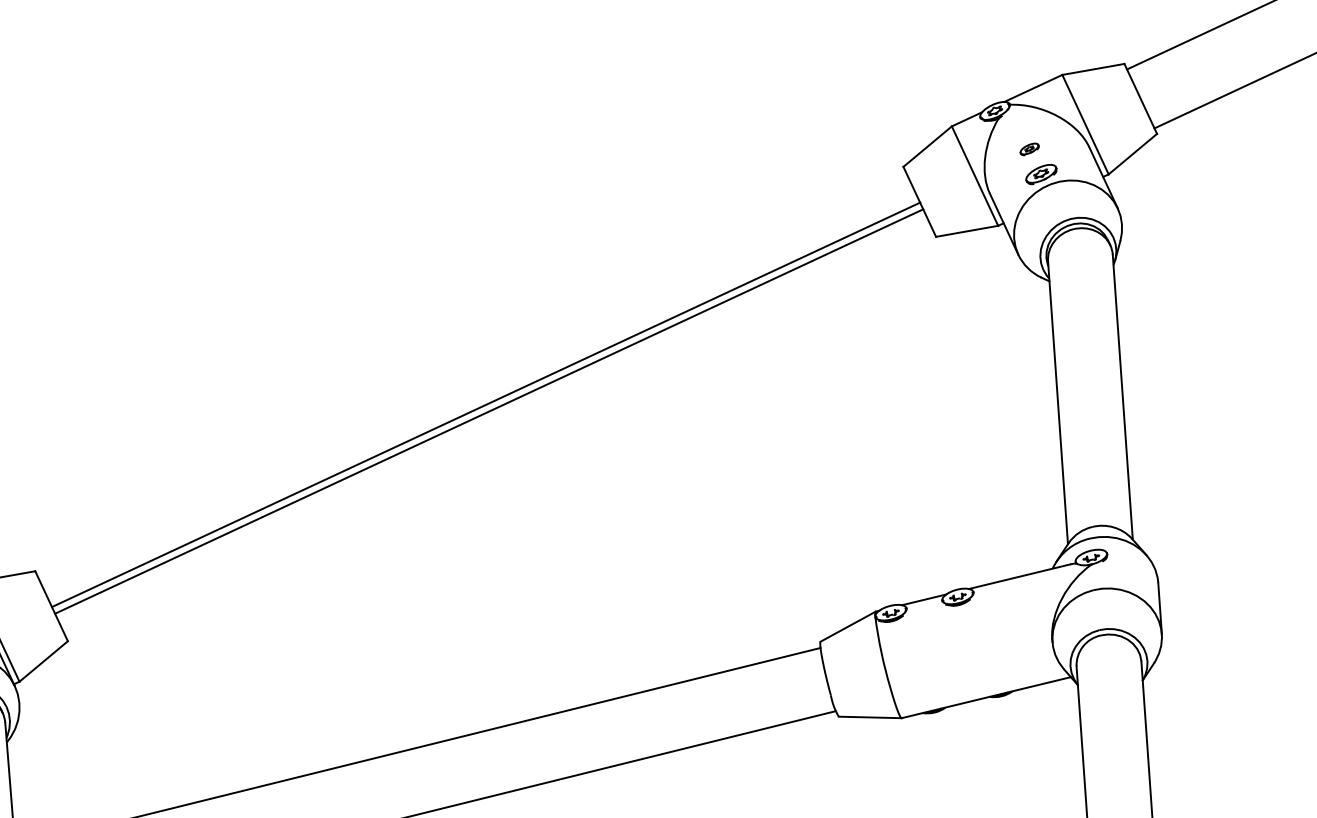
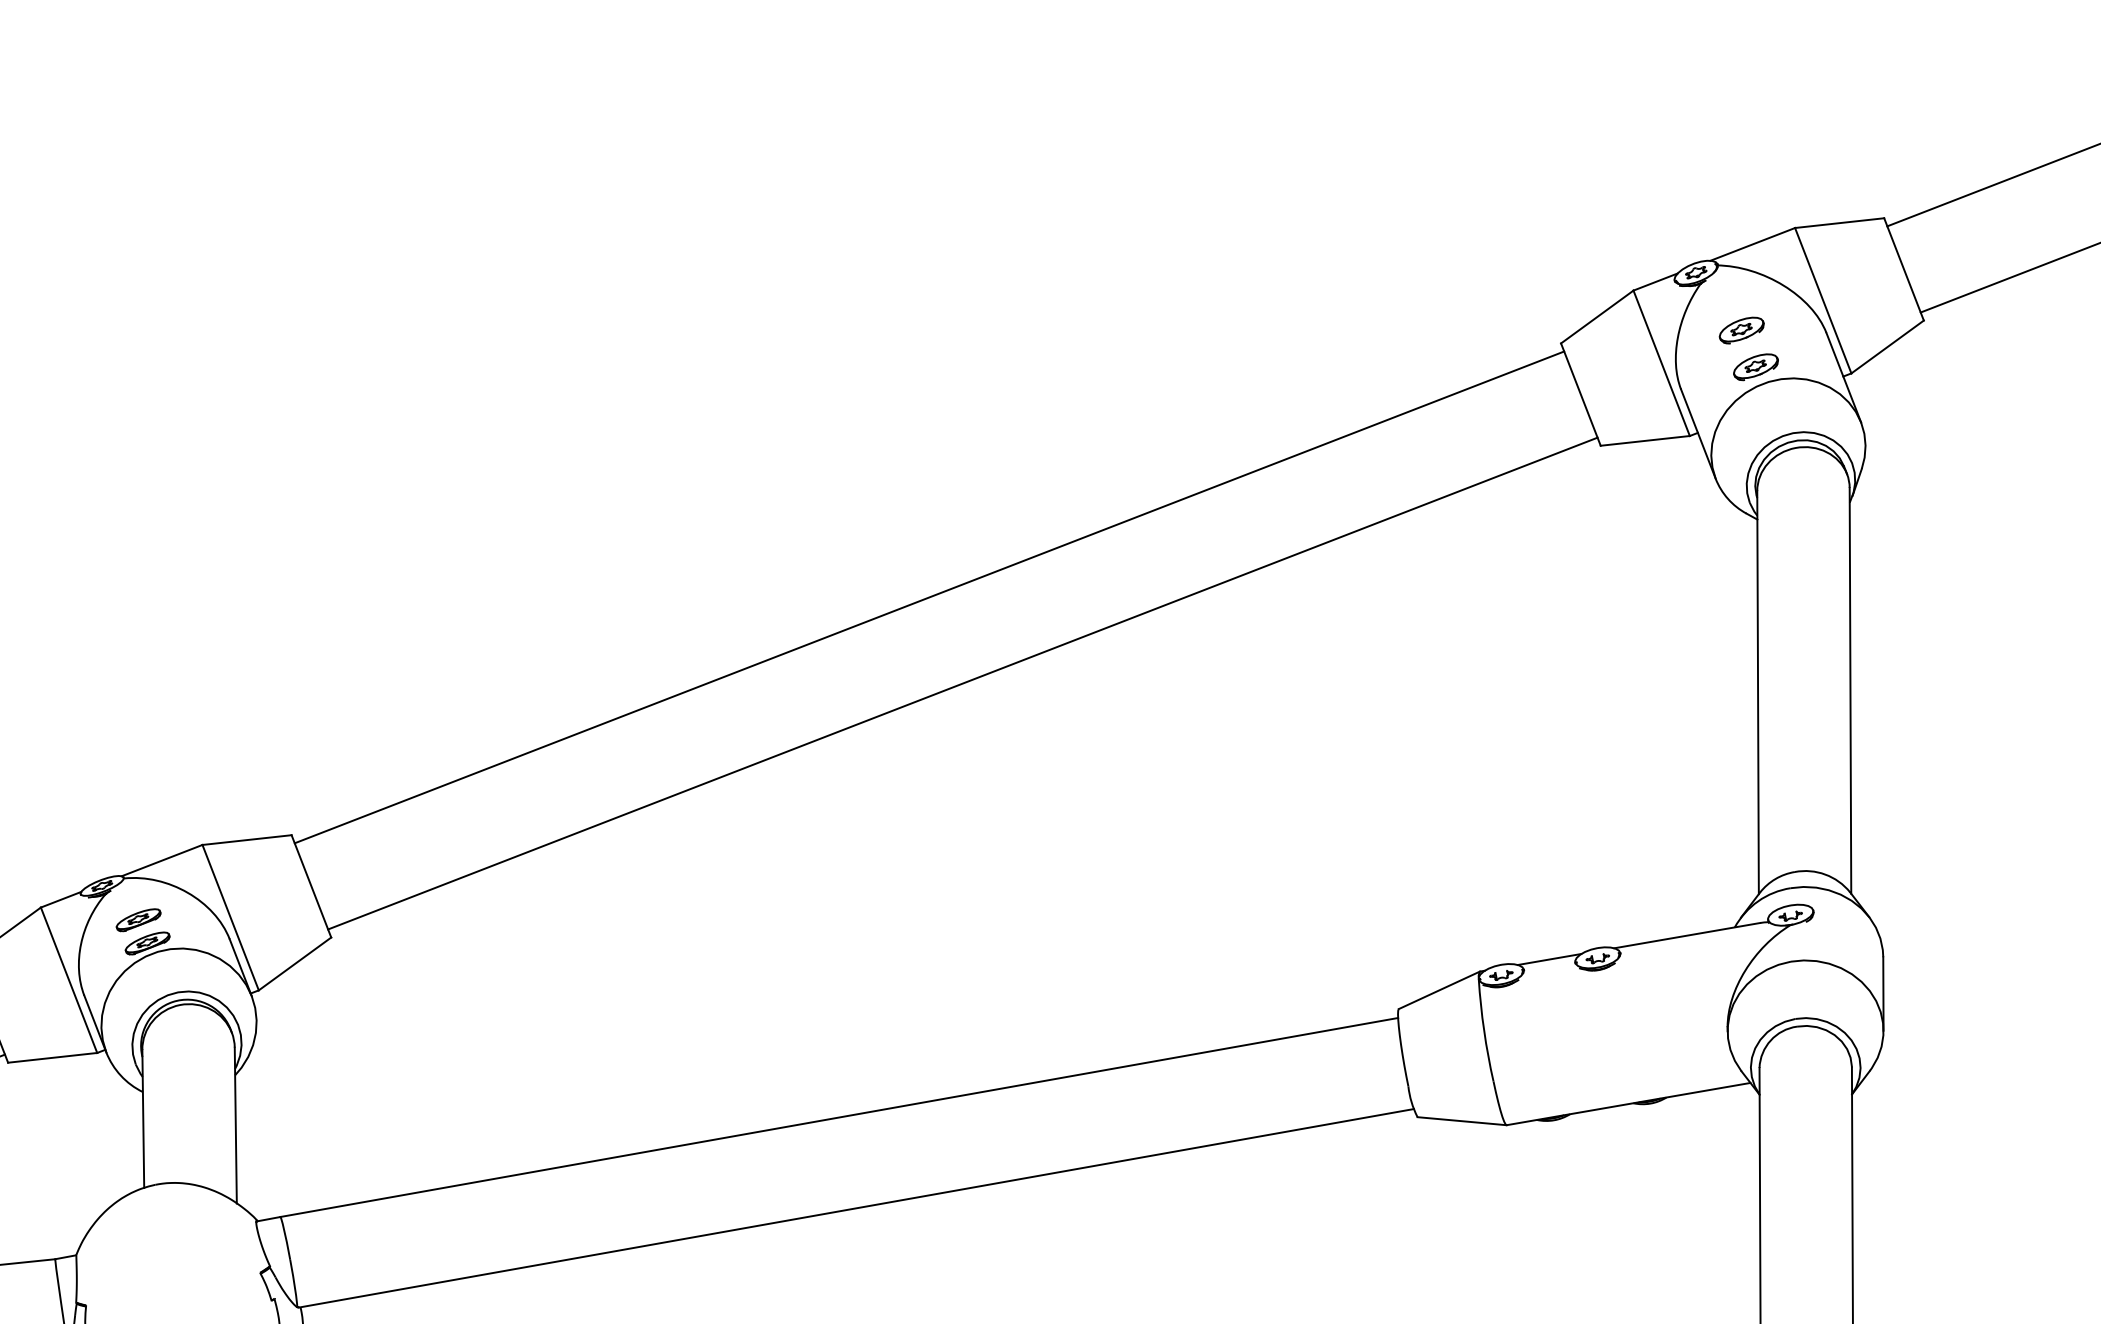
part: (1029, 149) -> (1741, 330), size x1.67
line: (485, 404) -> (962, 683), moved
line: (489, 411) -> (929, 597), moved

